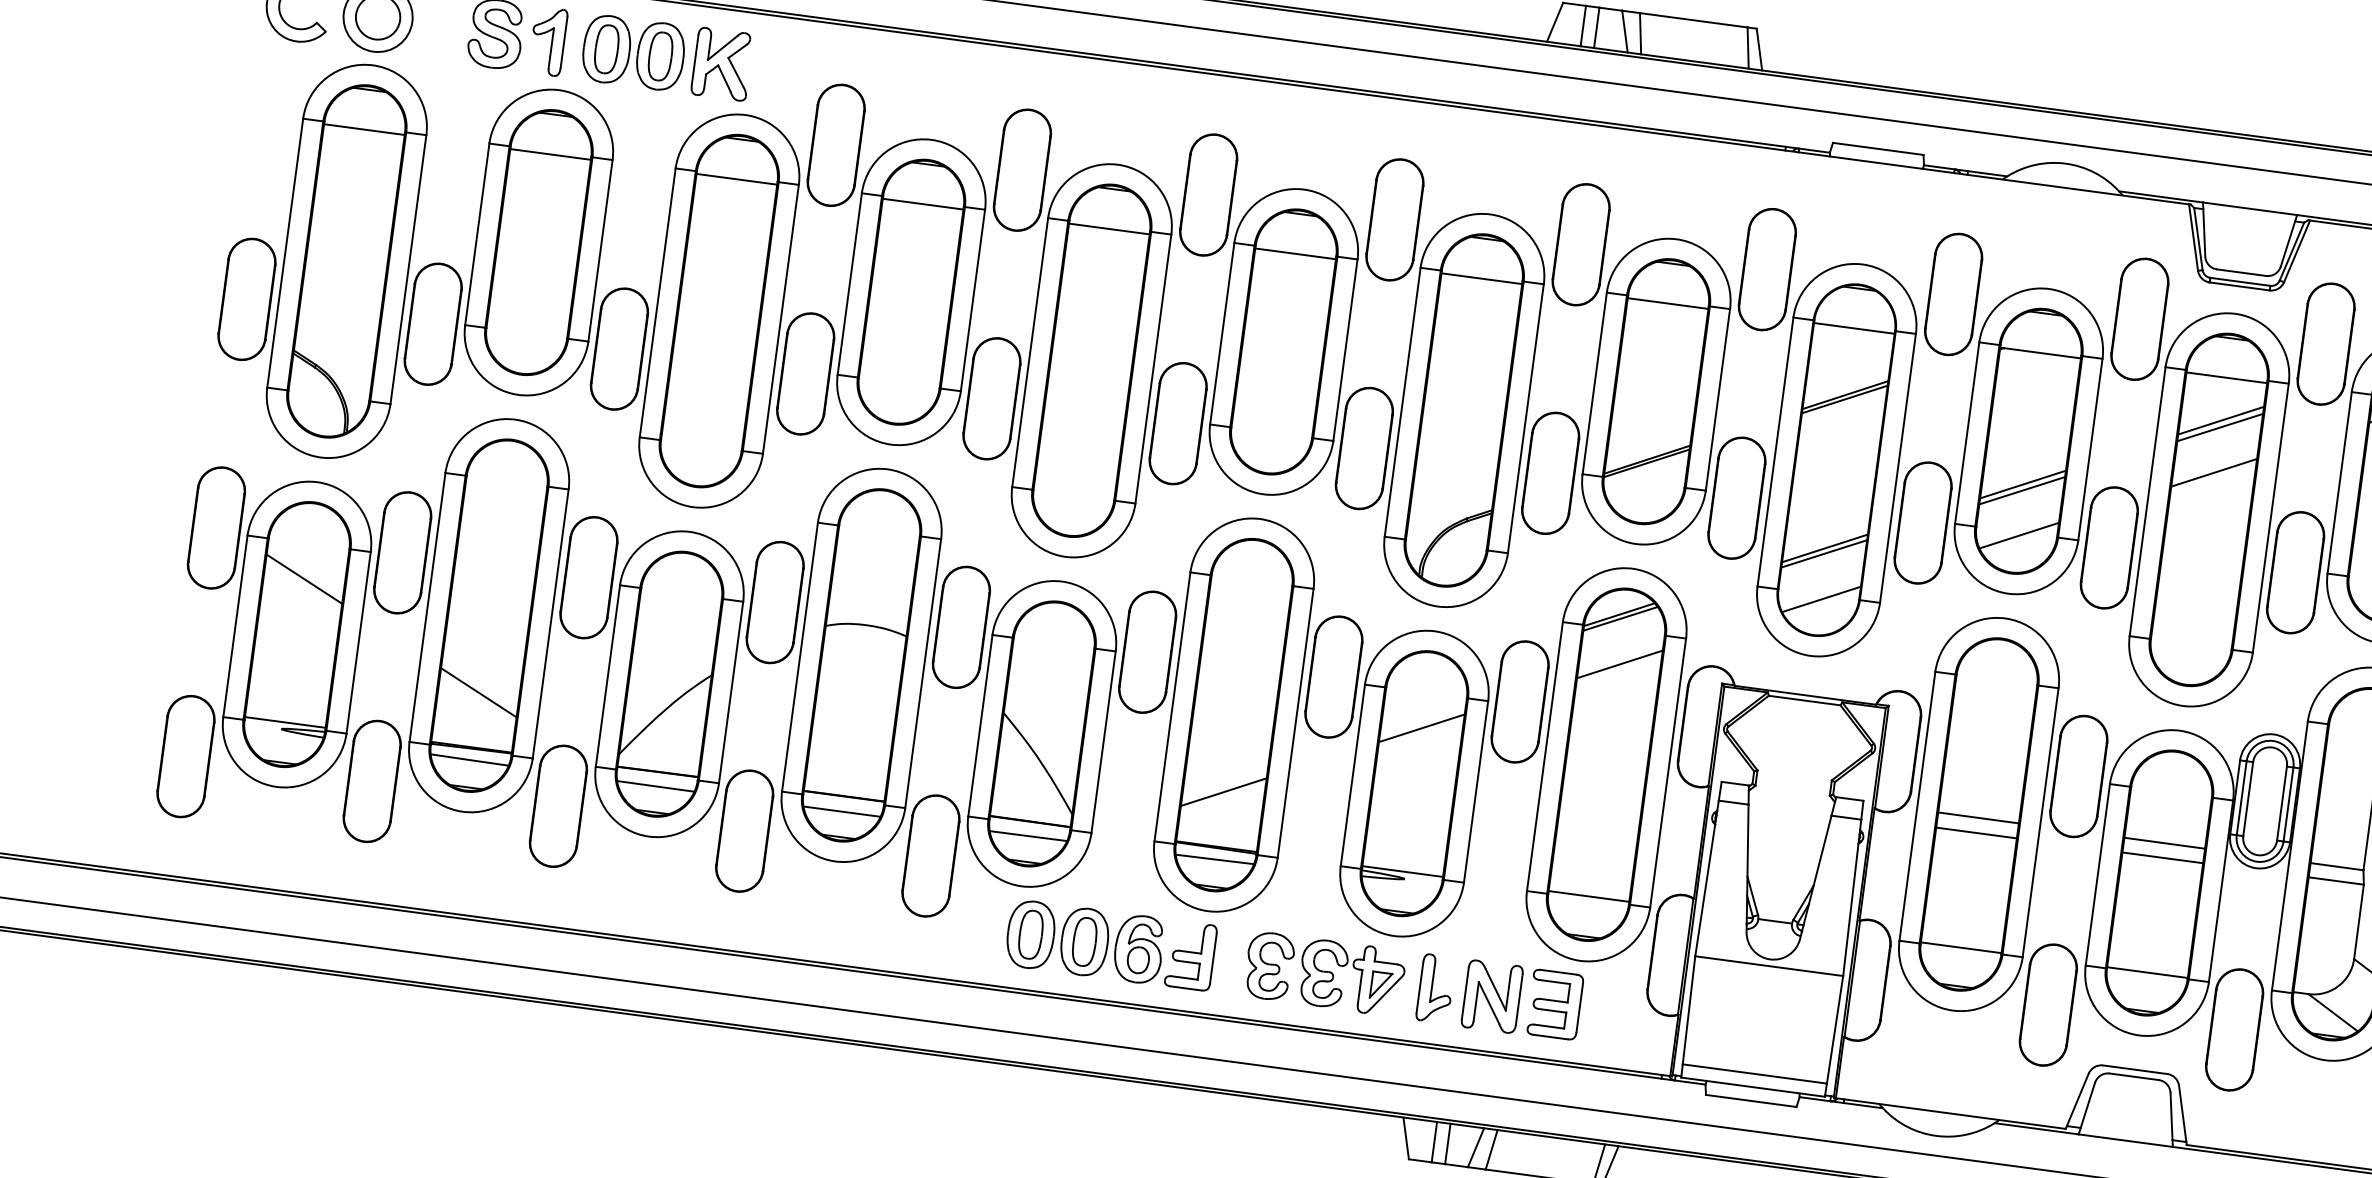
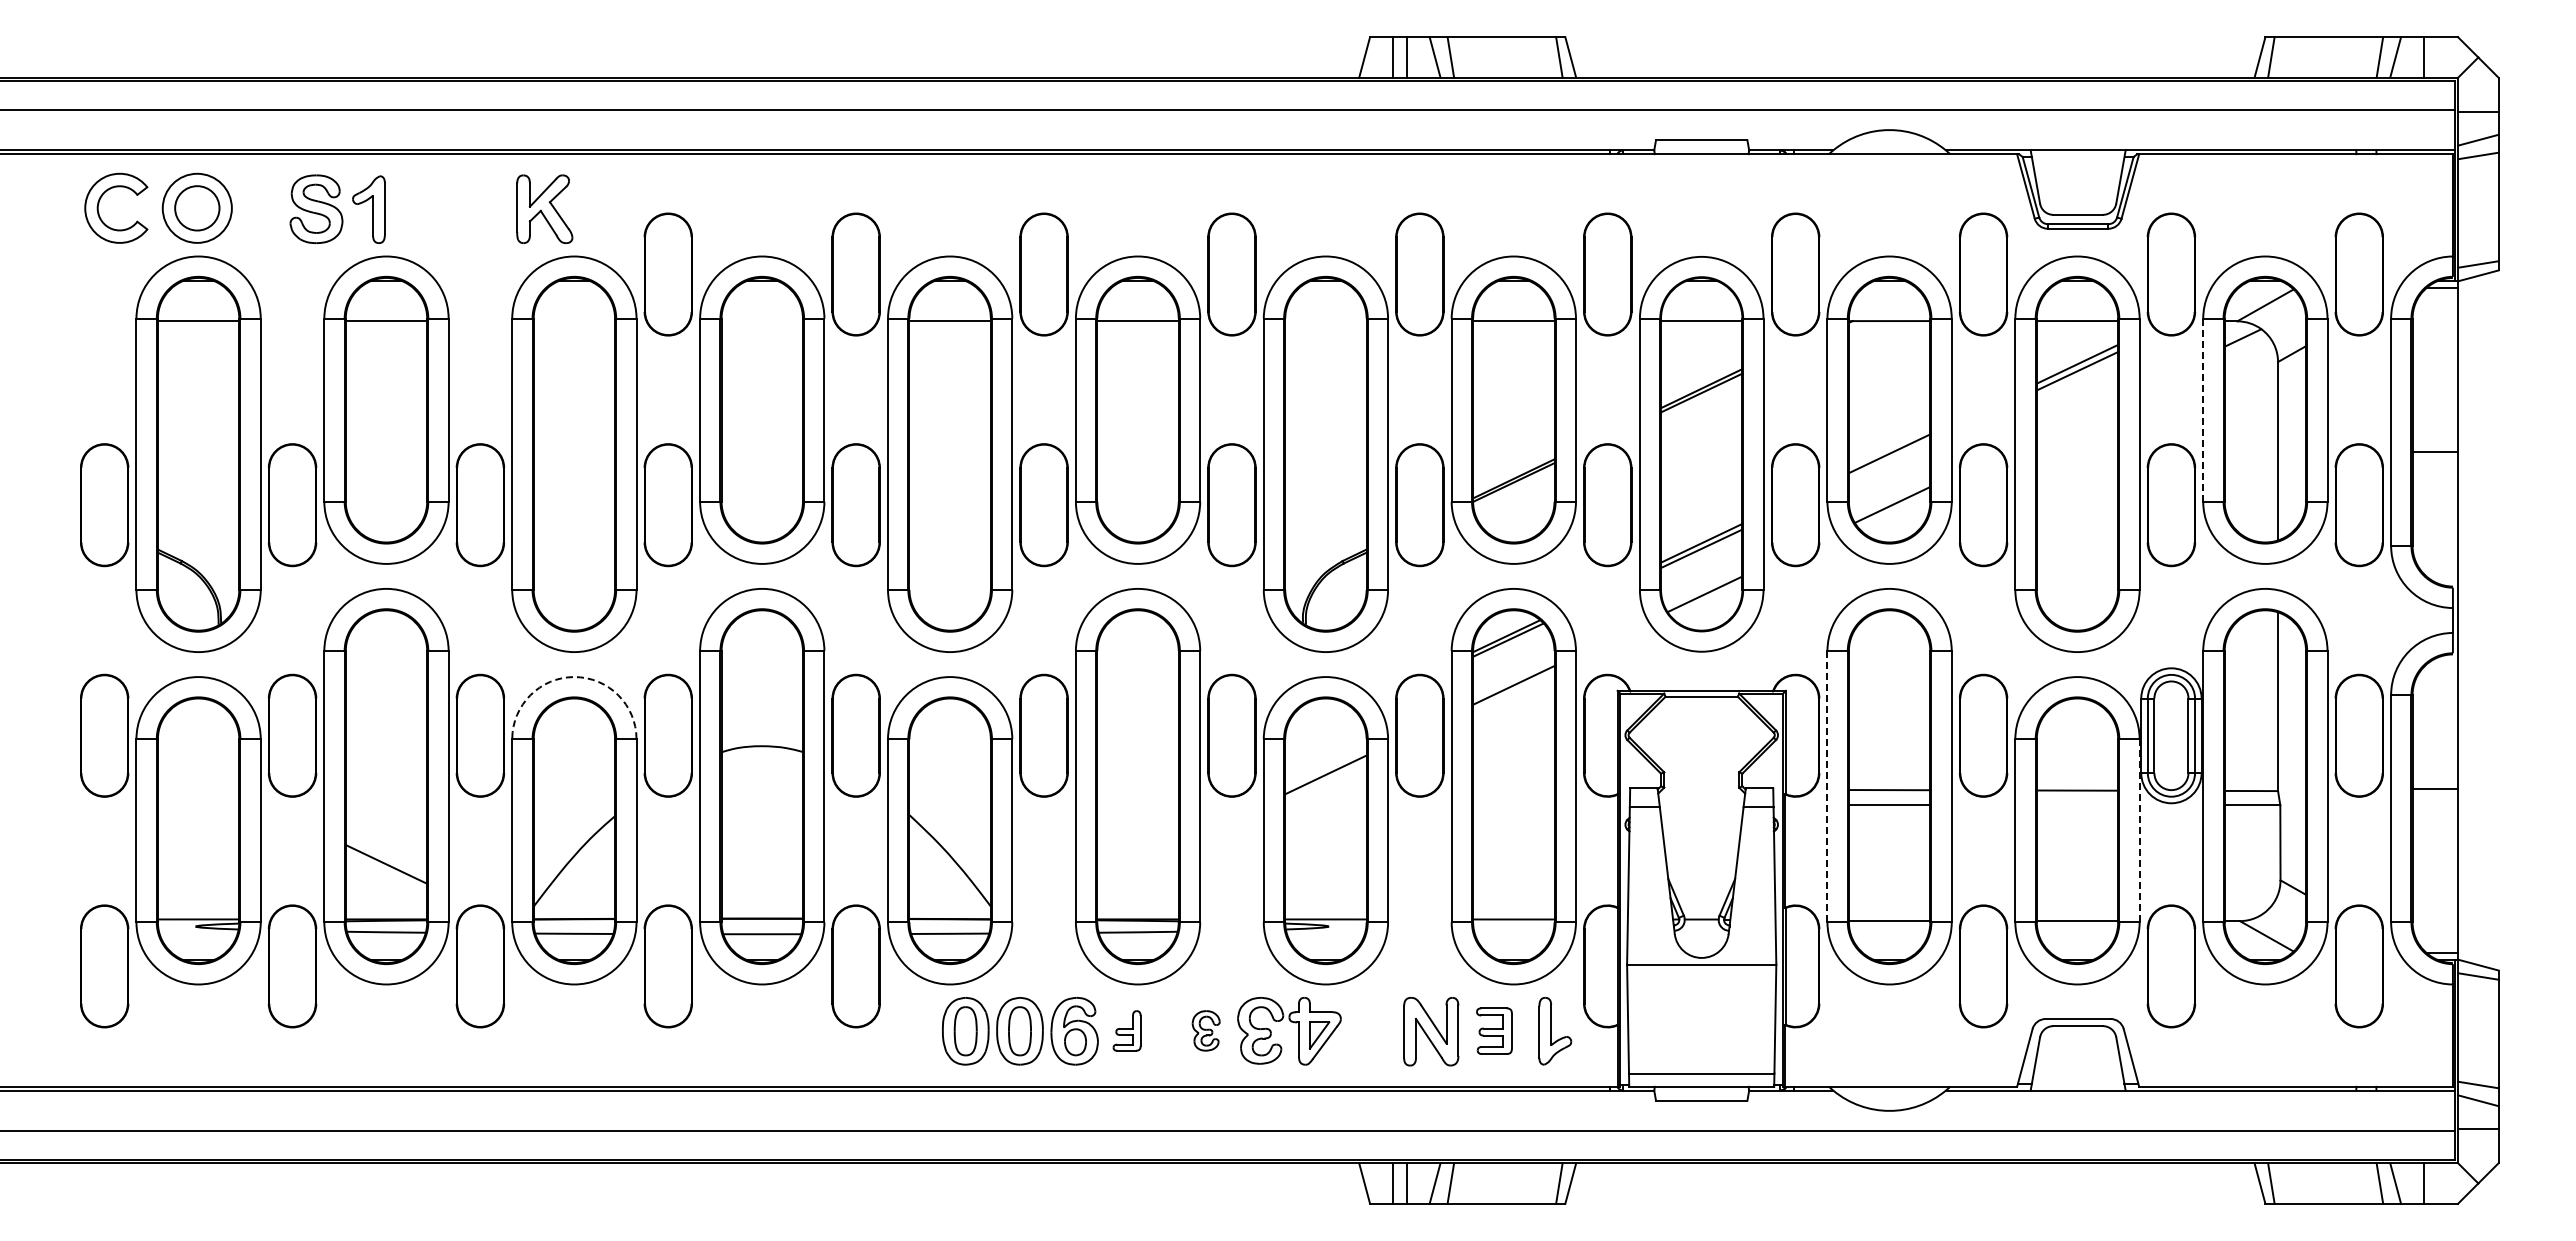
part: (633, 52) -> (455, 209), removed
line: (736, 179) -> (574, 321), removed
line: (922, 204) -> (761, 321), removed
line: (1481, 278) -> (1325, 321), removed
line: (2214, 472) -> (2077, 416), removed
line: (2339, 483) -> (2203, 410), solid -> dashed
line: (2022, 490) -> (1889, 459), removed
arc: (689, 532) -> (574, 677), solid -> dashed
line: (304, 578) -> (198, 774), removed
line: (1223, 792) -> (1137, 864), removed
line: (1917, 806) -> (1827, 786), solid -> dashed
line: (2162, 858) -> (2077, 805), removed
line: (2220, 890) -> (2139, 830), solid -> dashed
part: (1190, 955) -> (1126, 1030), size x0.6
part: (1268, 965) -> (1205, 1030), size x0.6
part: (1436, 989) -> (1555, 1031), moved
part: (1555, 1003) -> (1494, 1030), size x0.7

